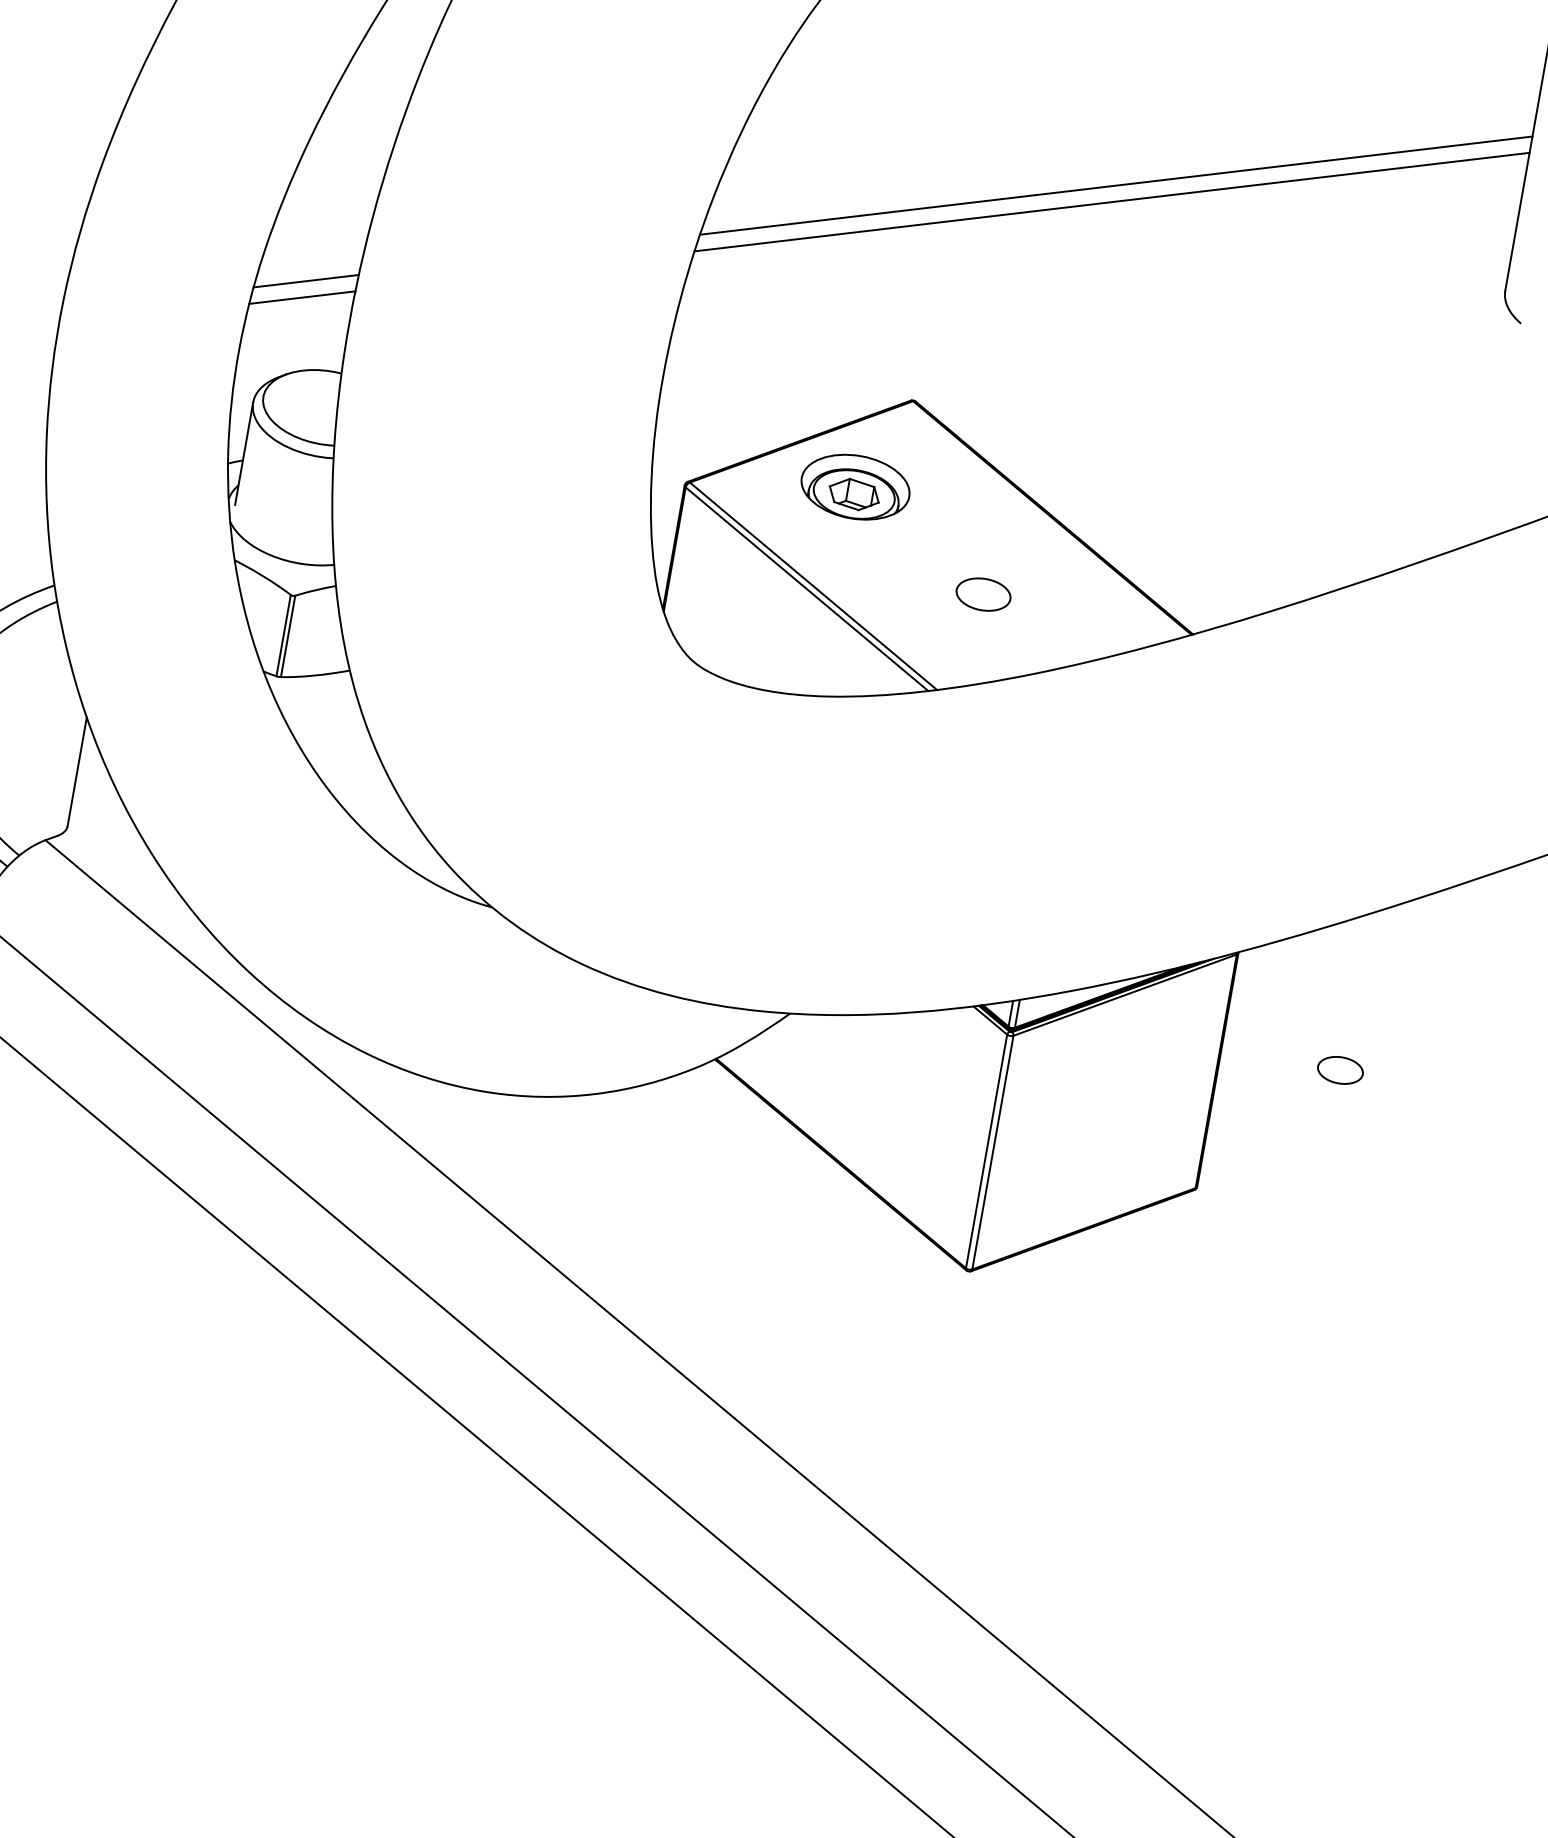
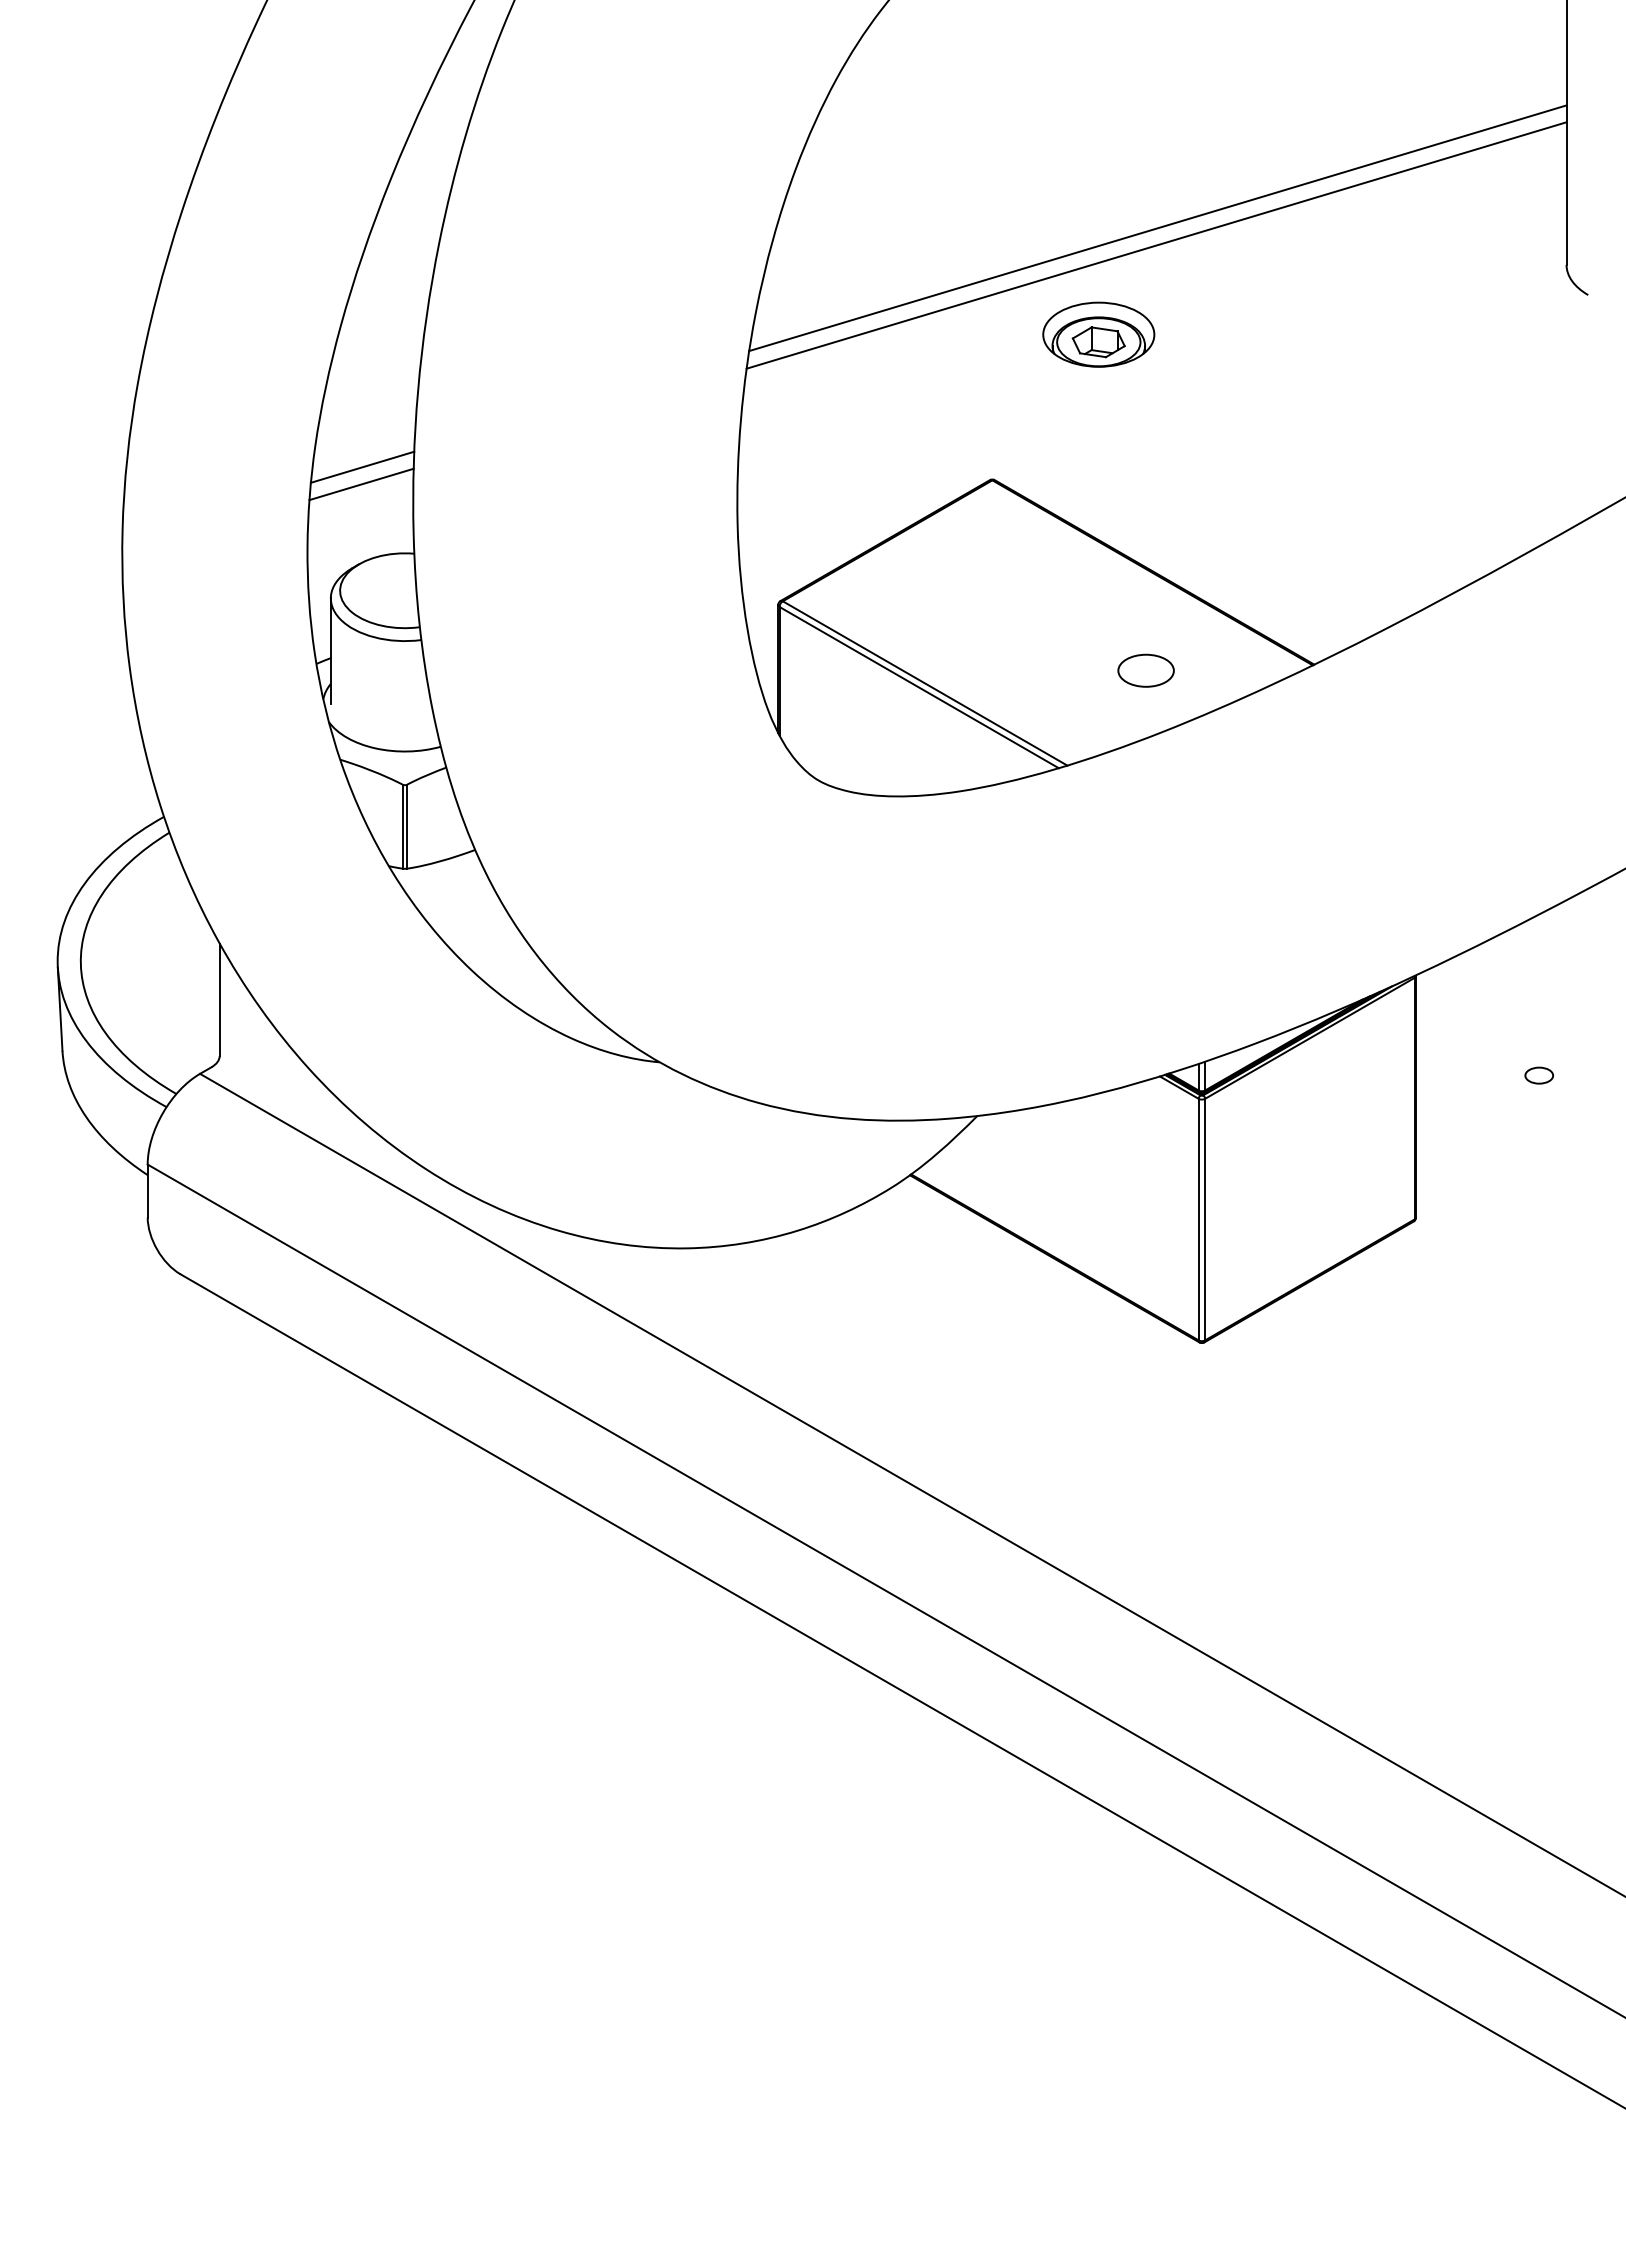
part: (855, 486) -> (1098, 334), moved
part: (982, 594) -> (1145, 670), moved
part: (1340, 1070) -> (1539, 1075), size x0.6

